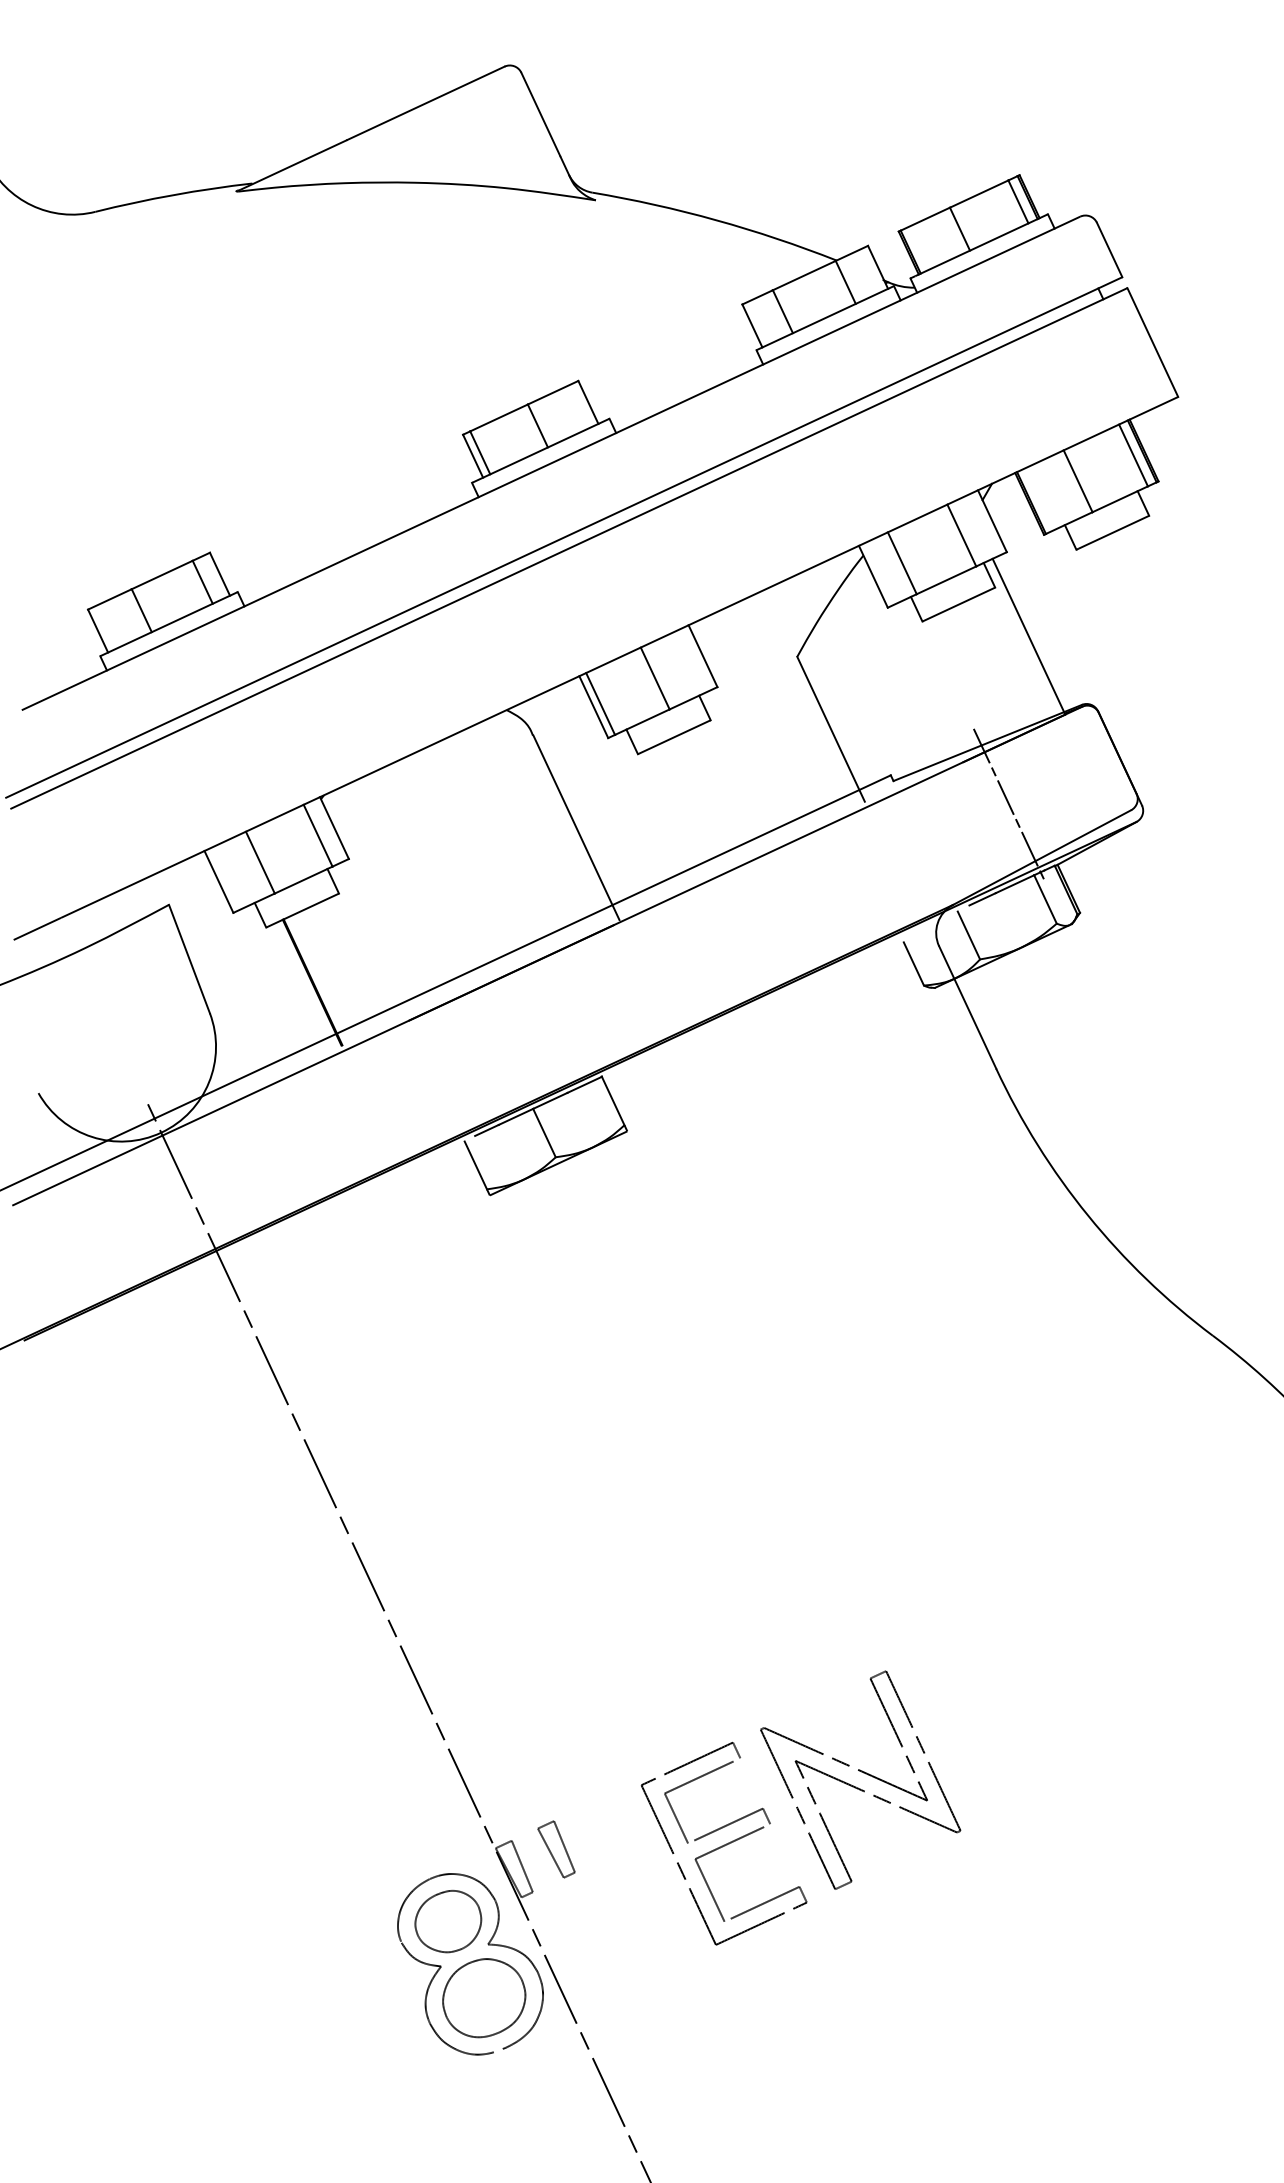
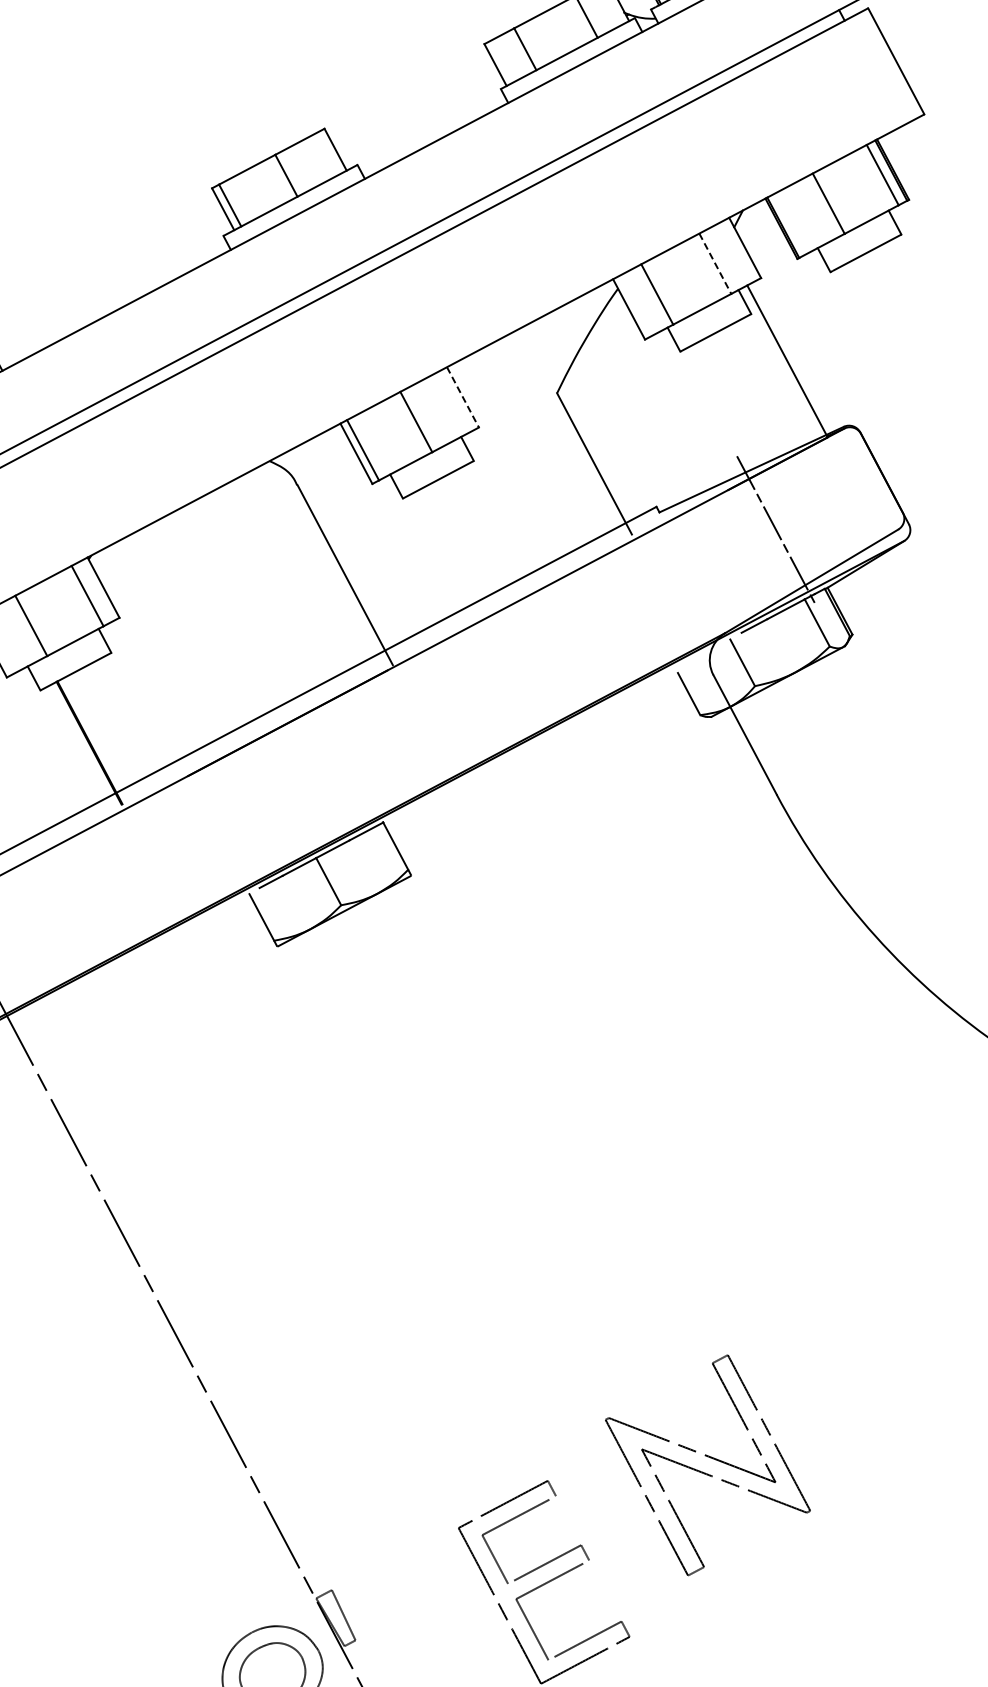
line: (962, 535) -> (715, 263), solid -> dashed
line: (703, 656) -> (463, 397), solid -> dashed
part: (863, 1773) -> (710, 1458), moved
part: (556, 1849) -> (376, 1596), removed

